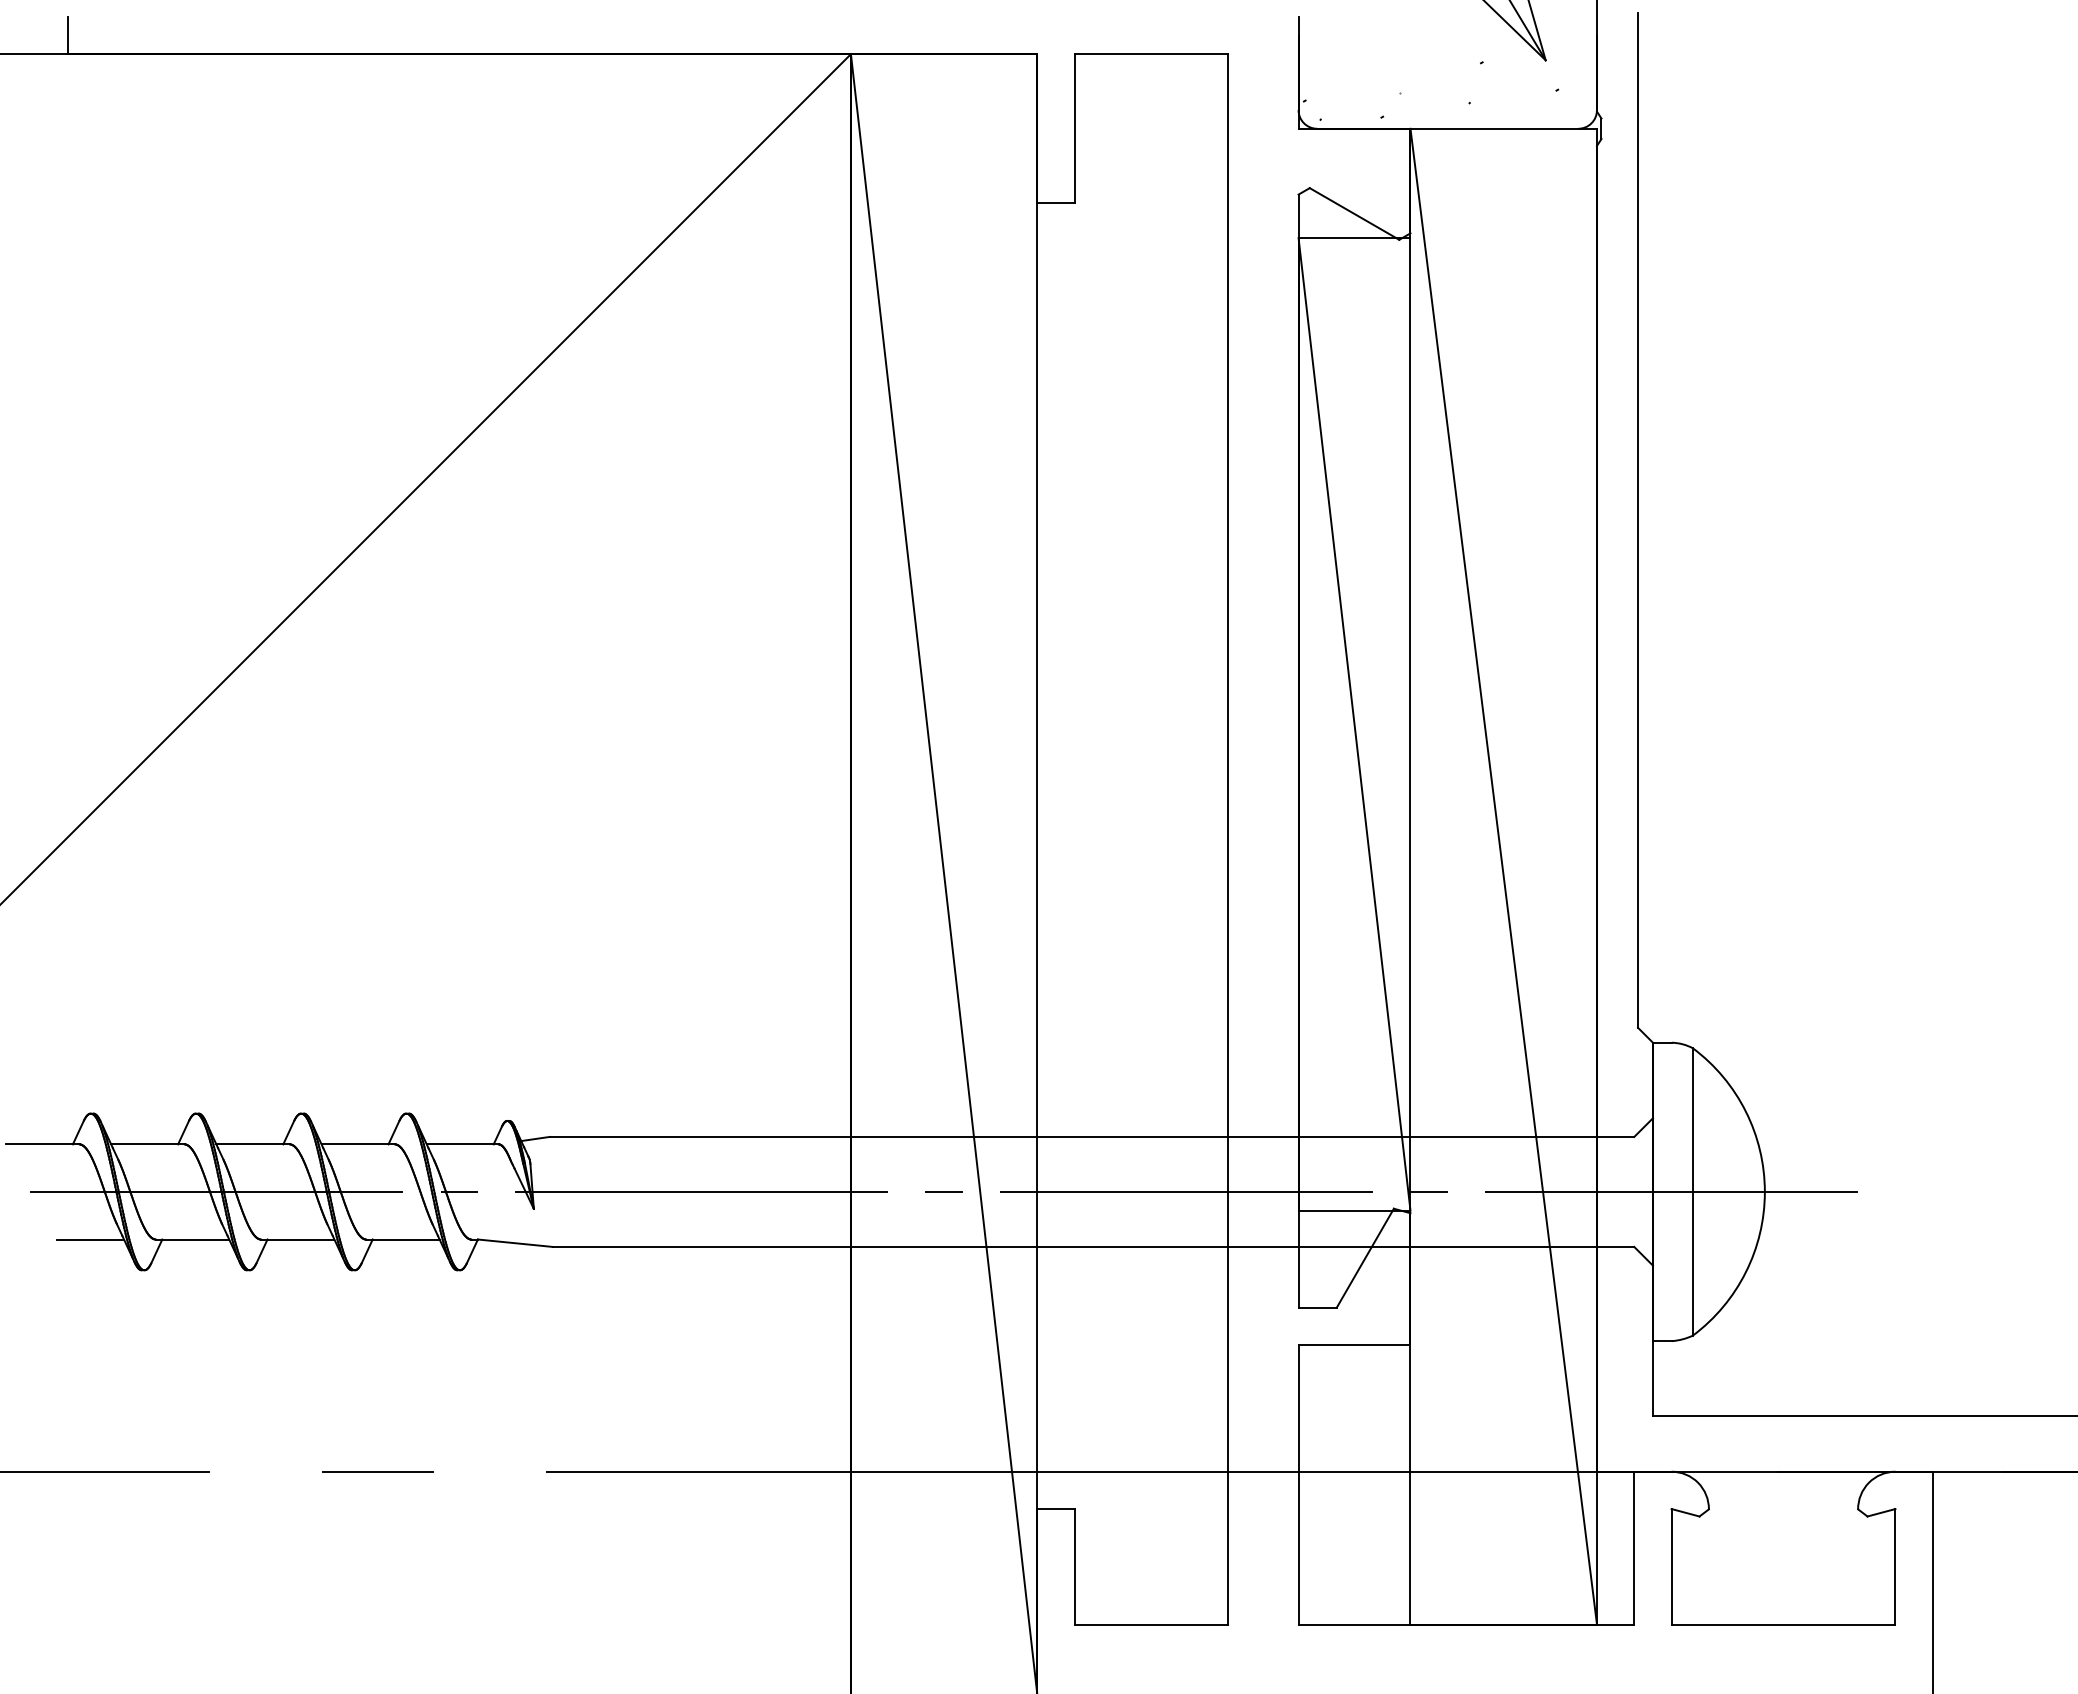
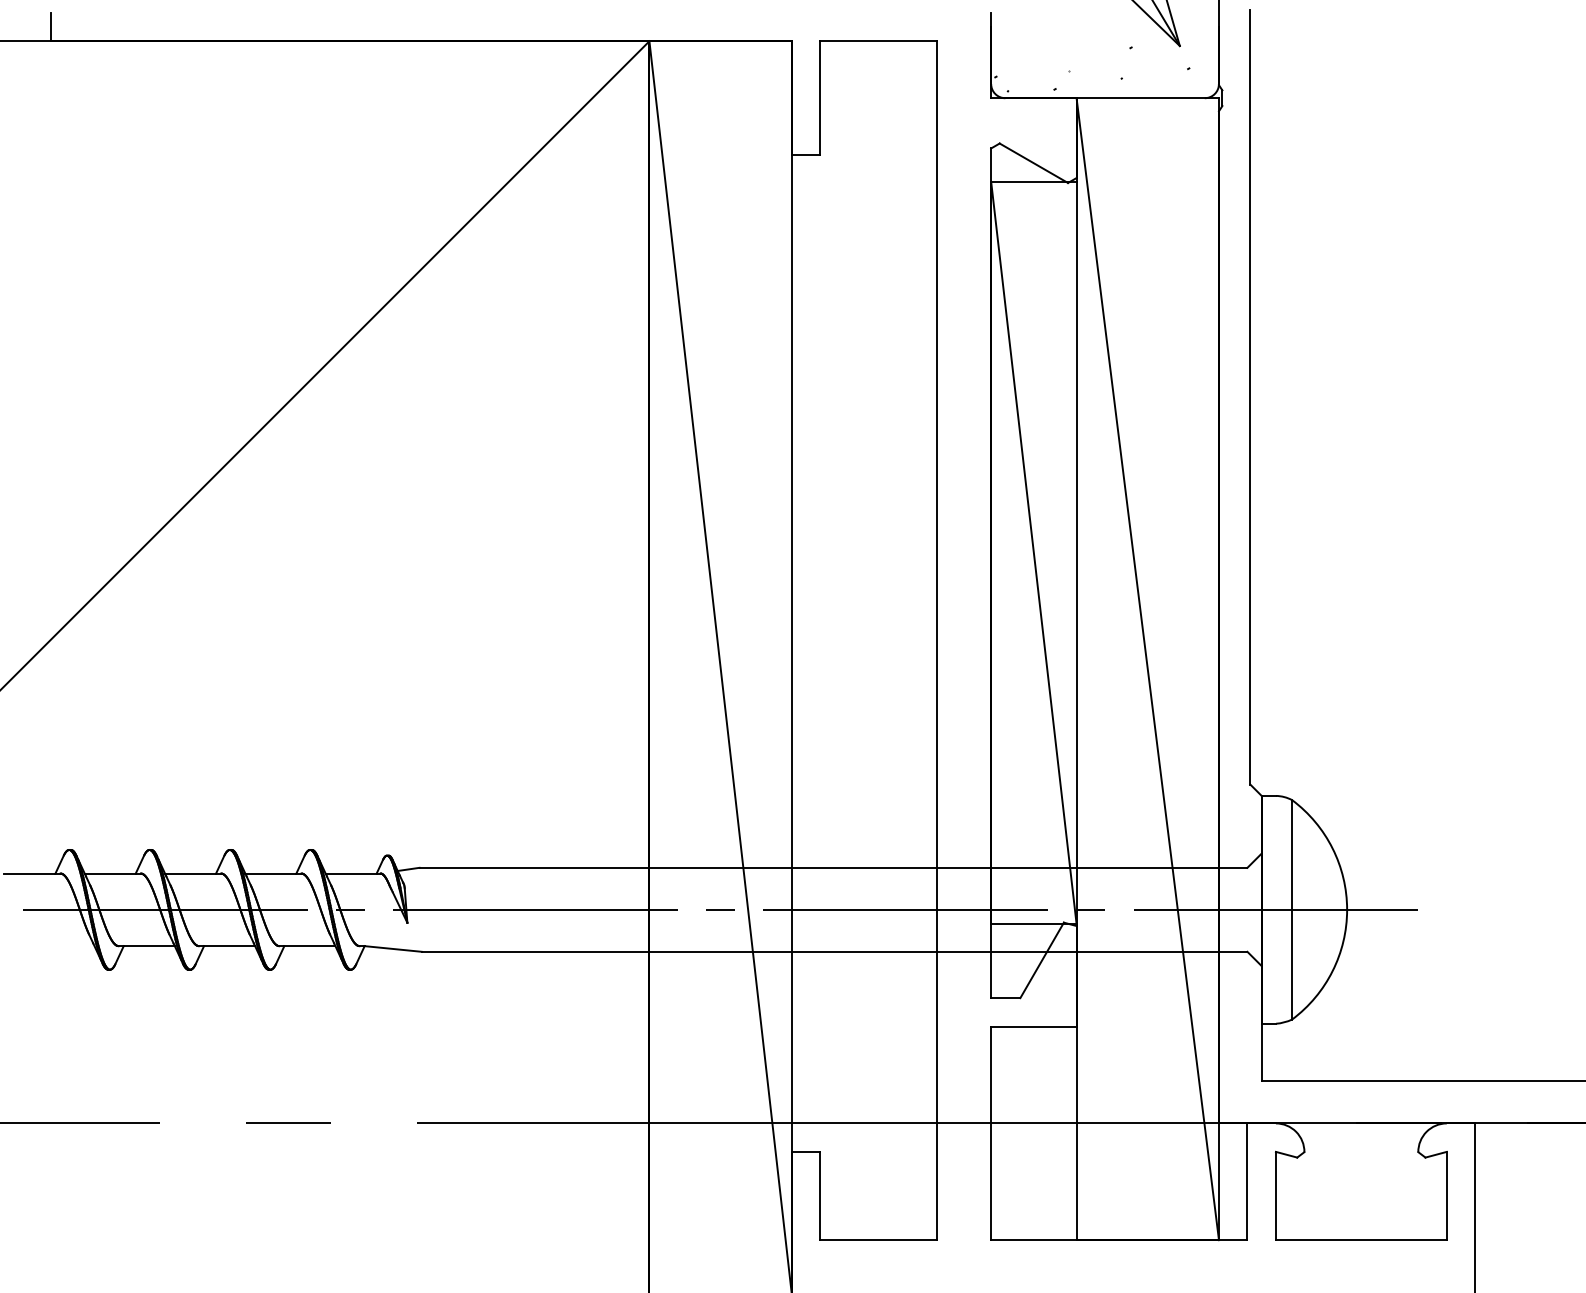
line: (90, 1239) -> (68, 946), removed

